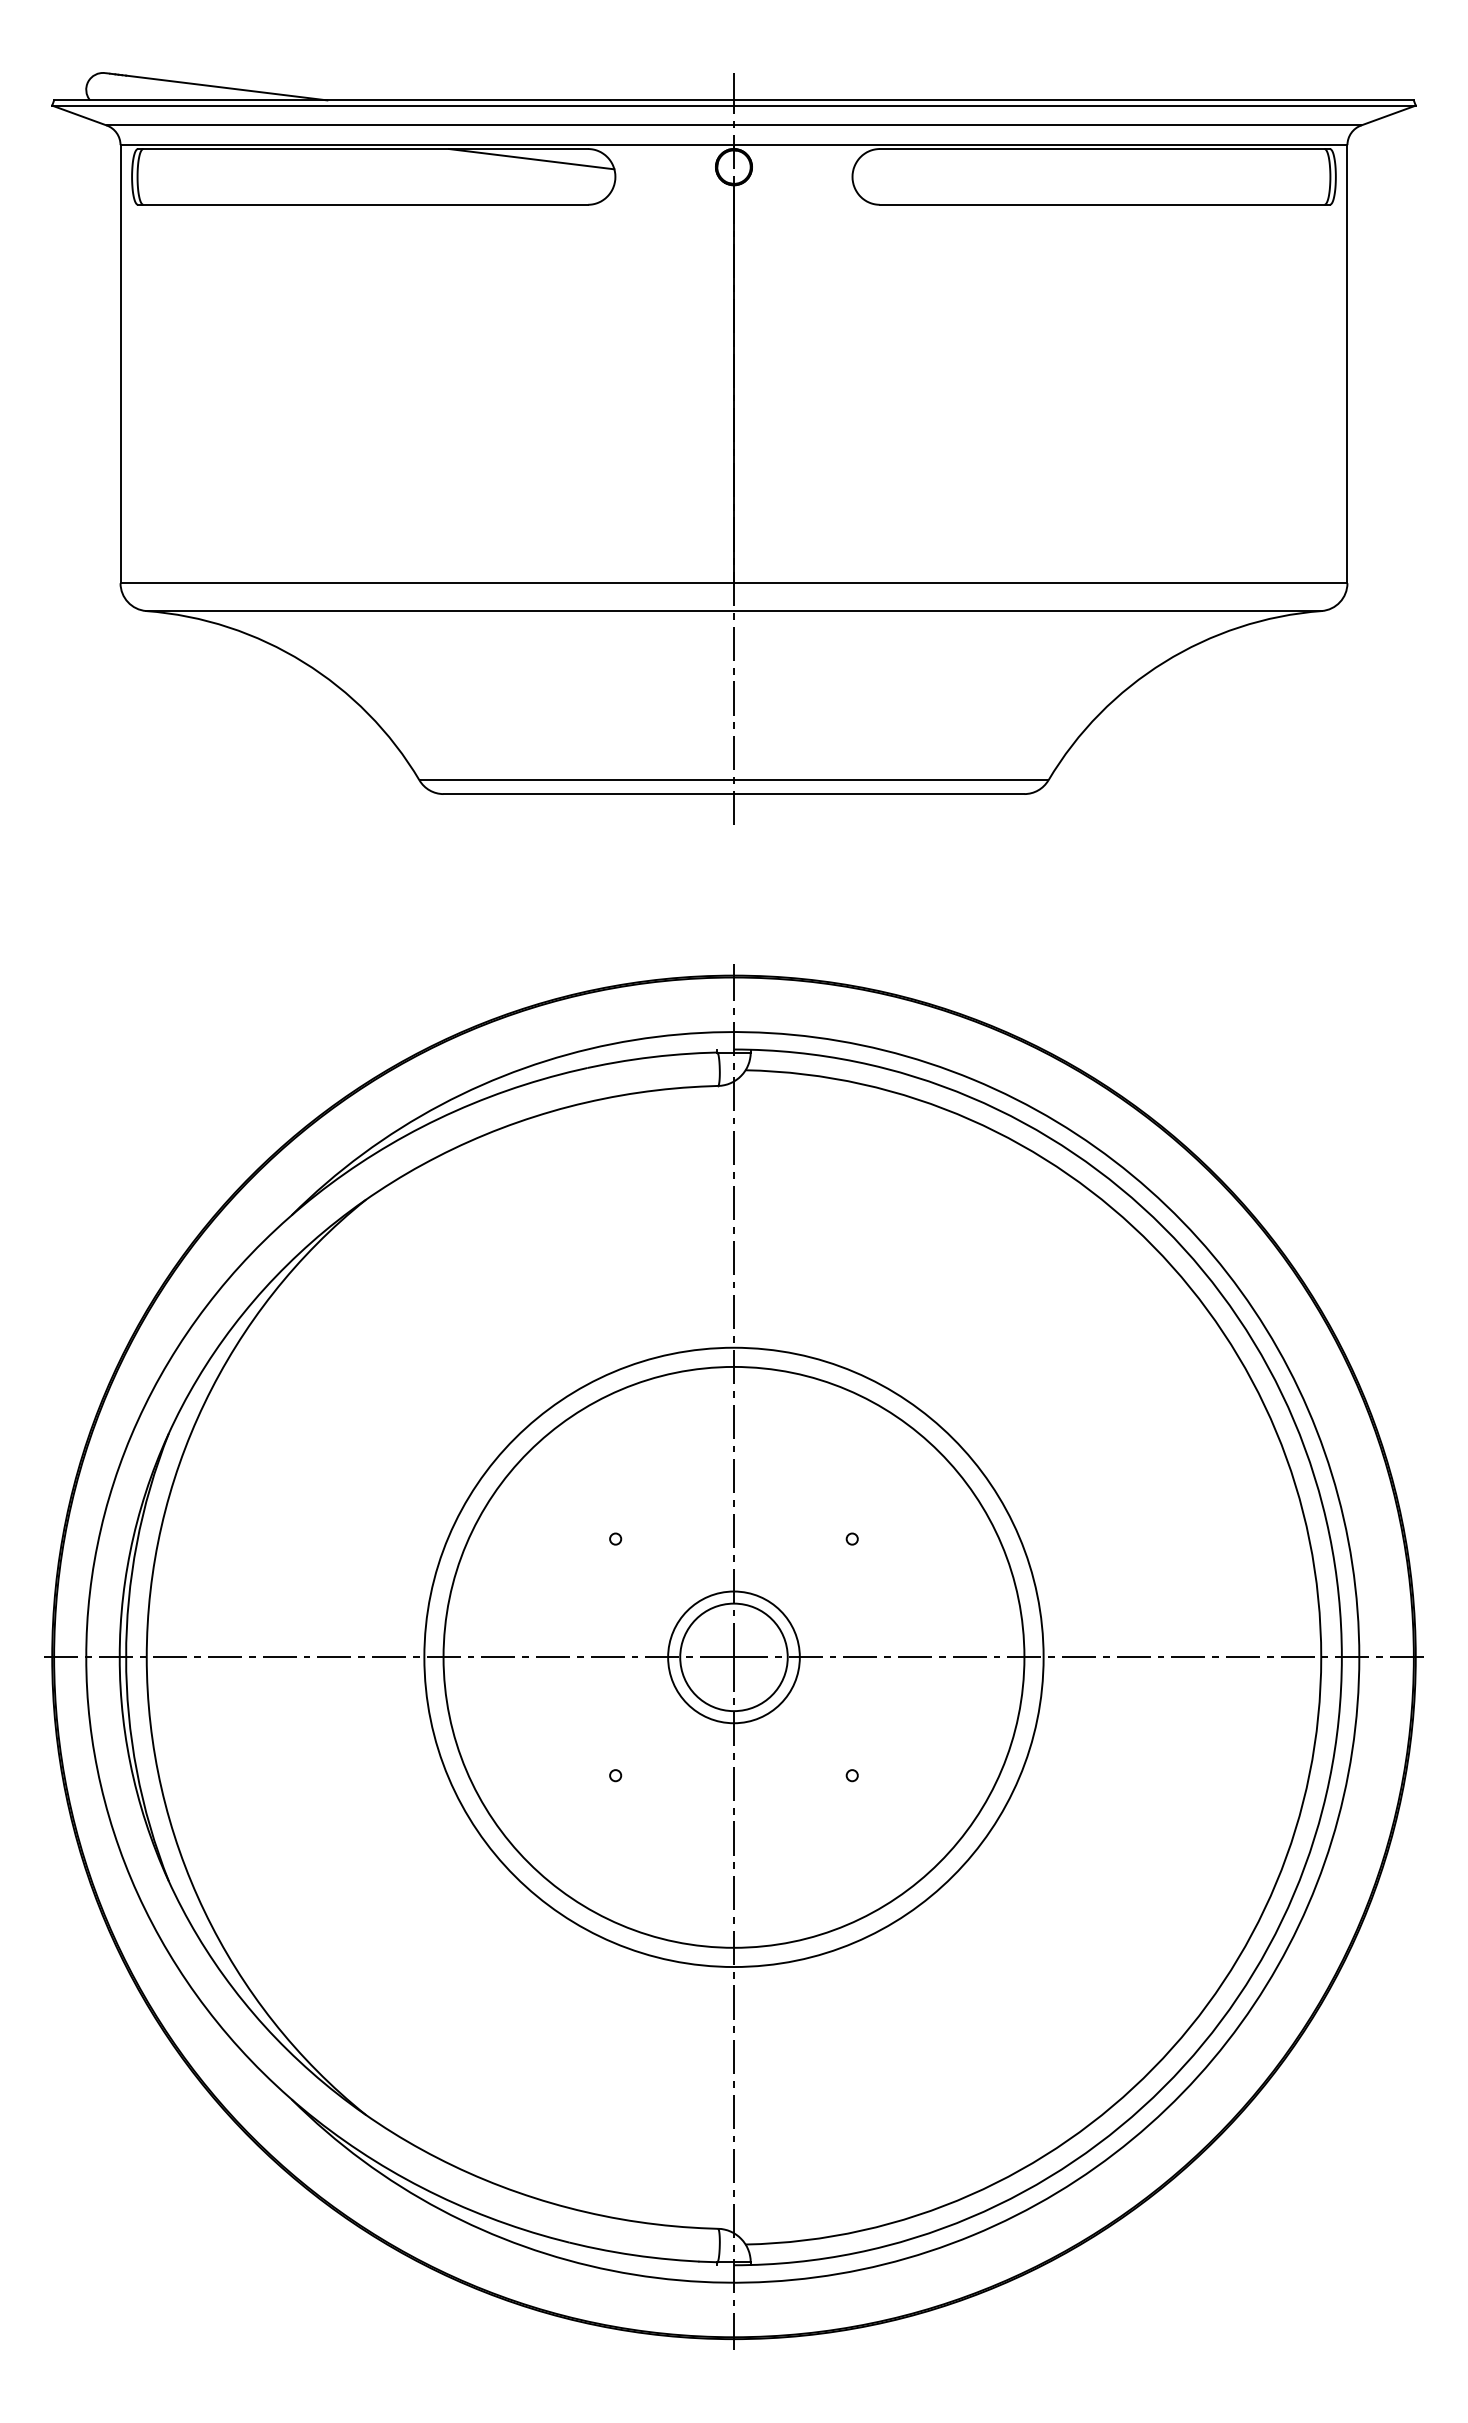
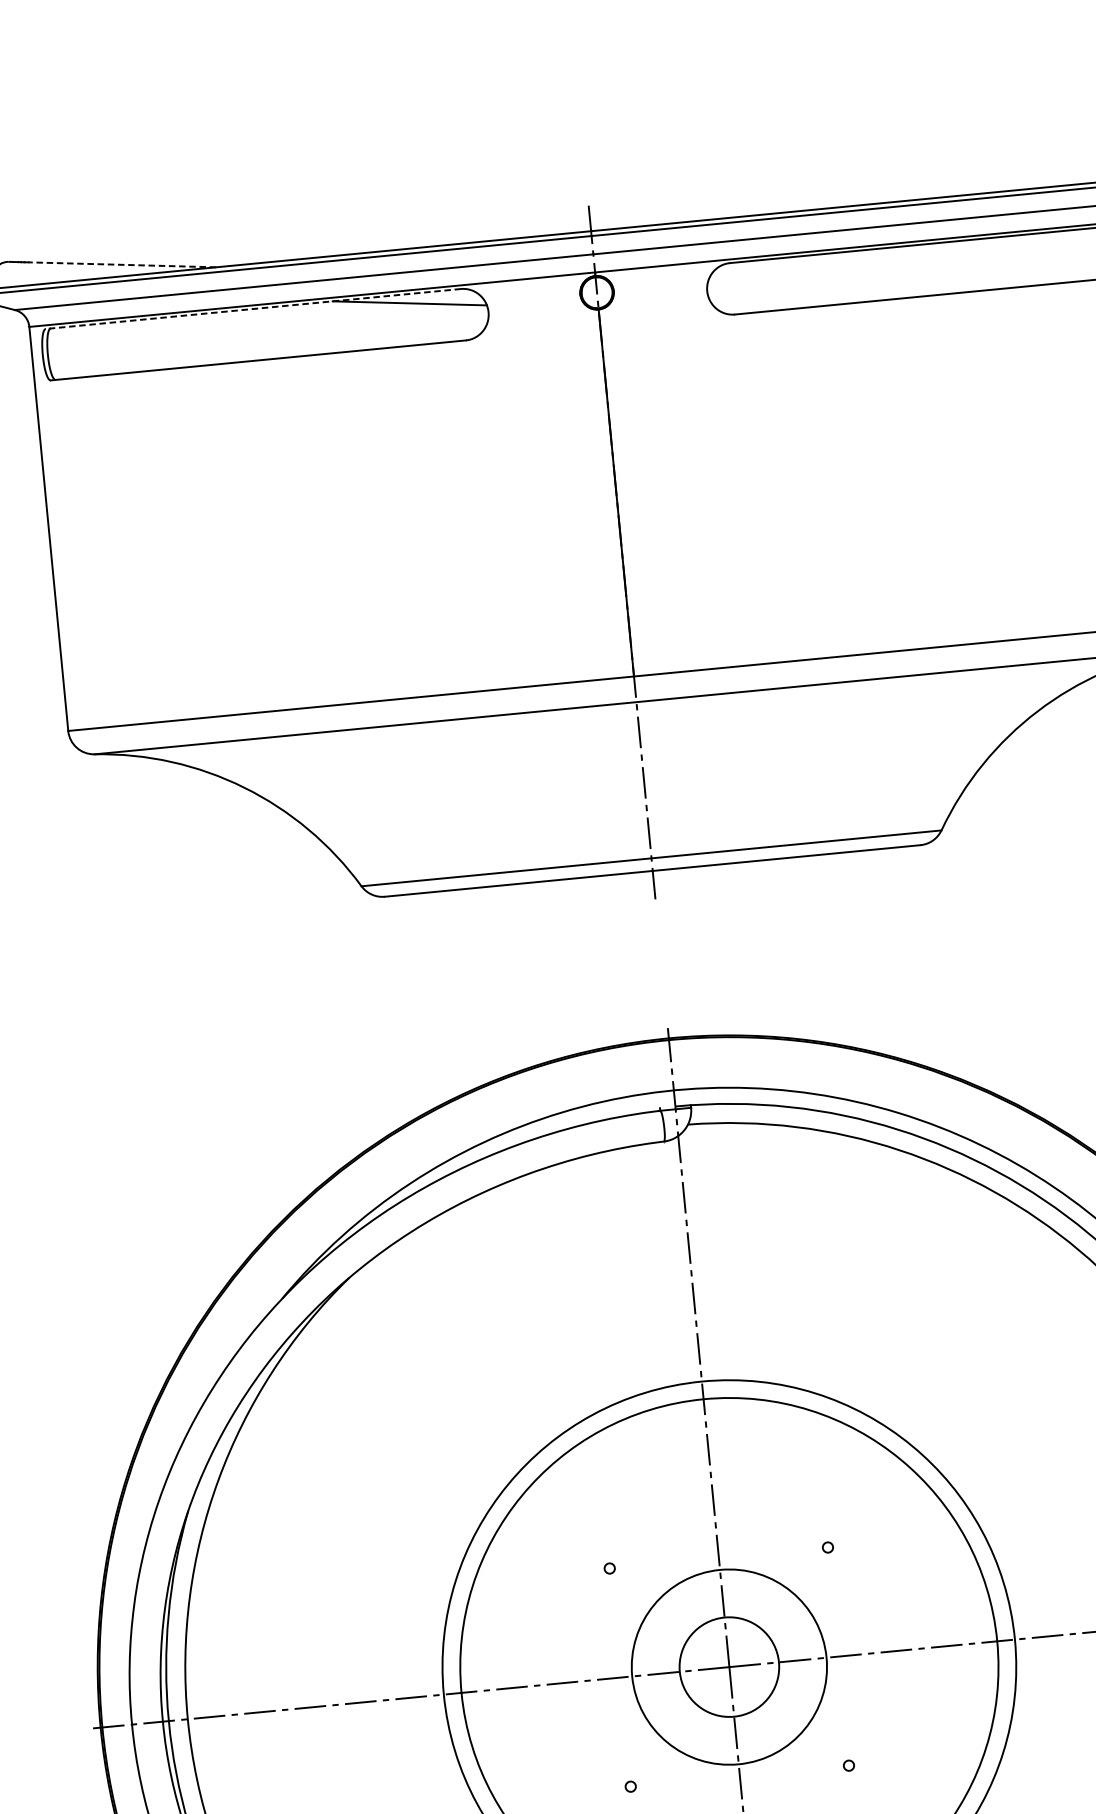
line: (226, 87) -> (121, 264), solid -> dashed
line: (362, 149) -> (252, 309), solid -> dashed
circle: (733, 1657) -> (728, 1667), size x1.6

